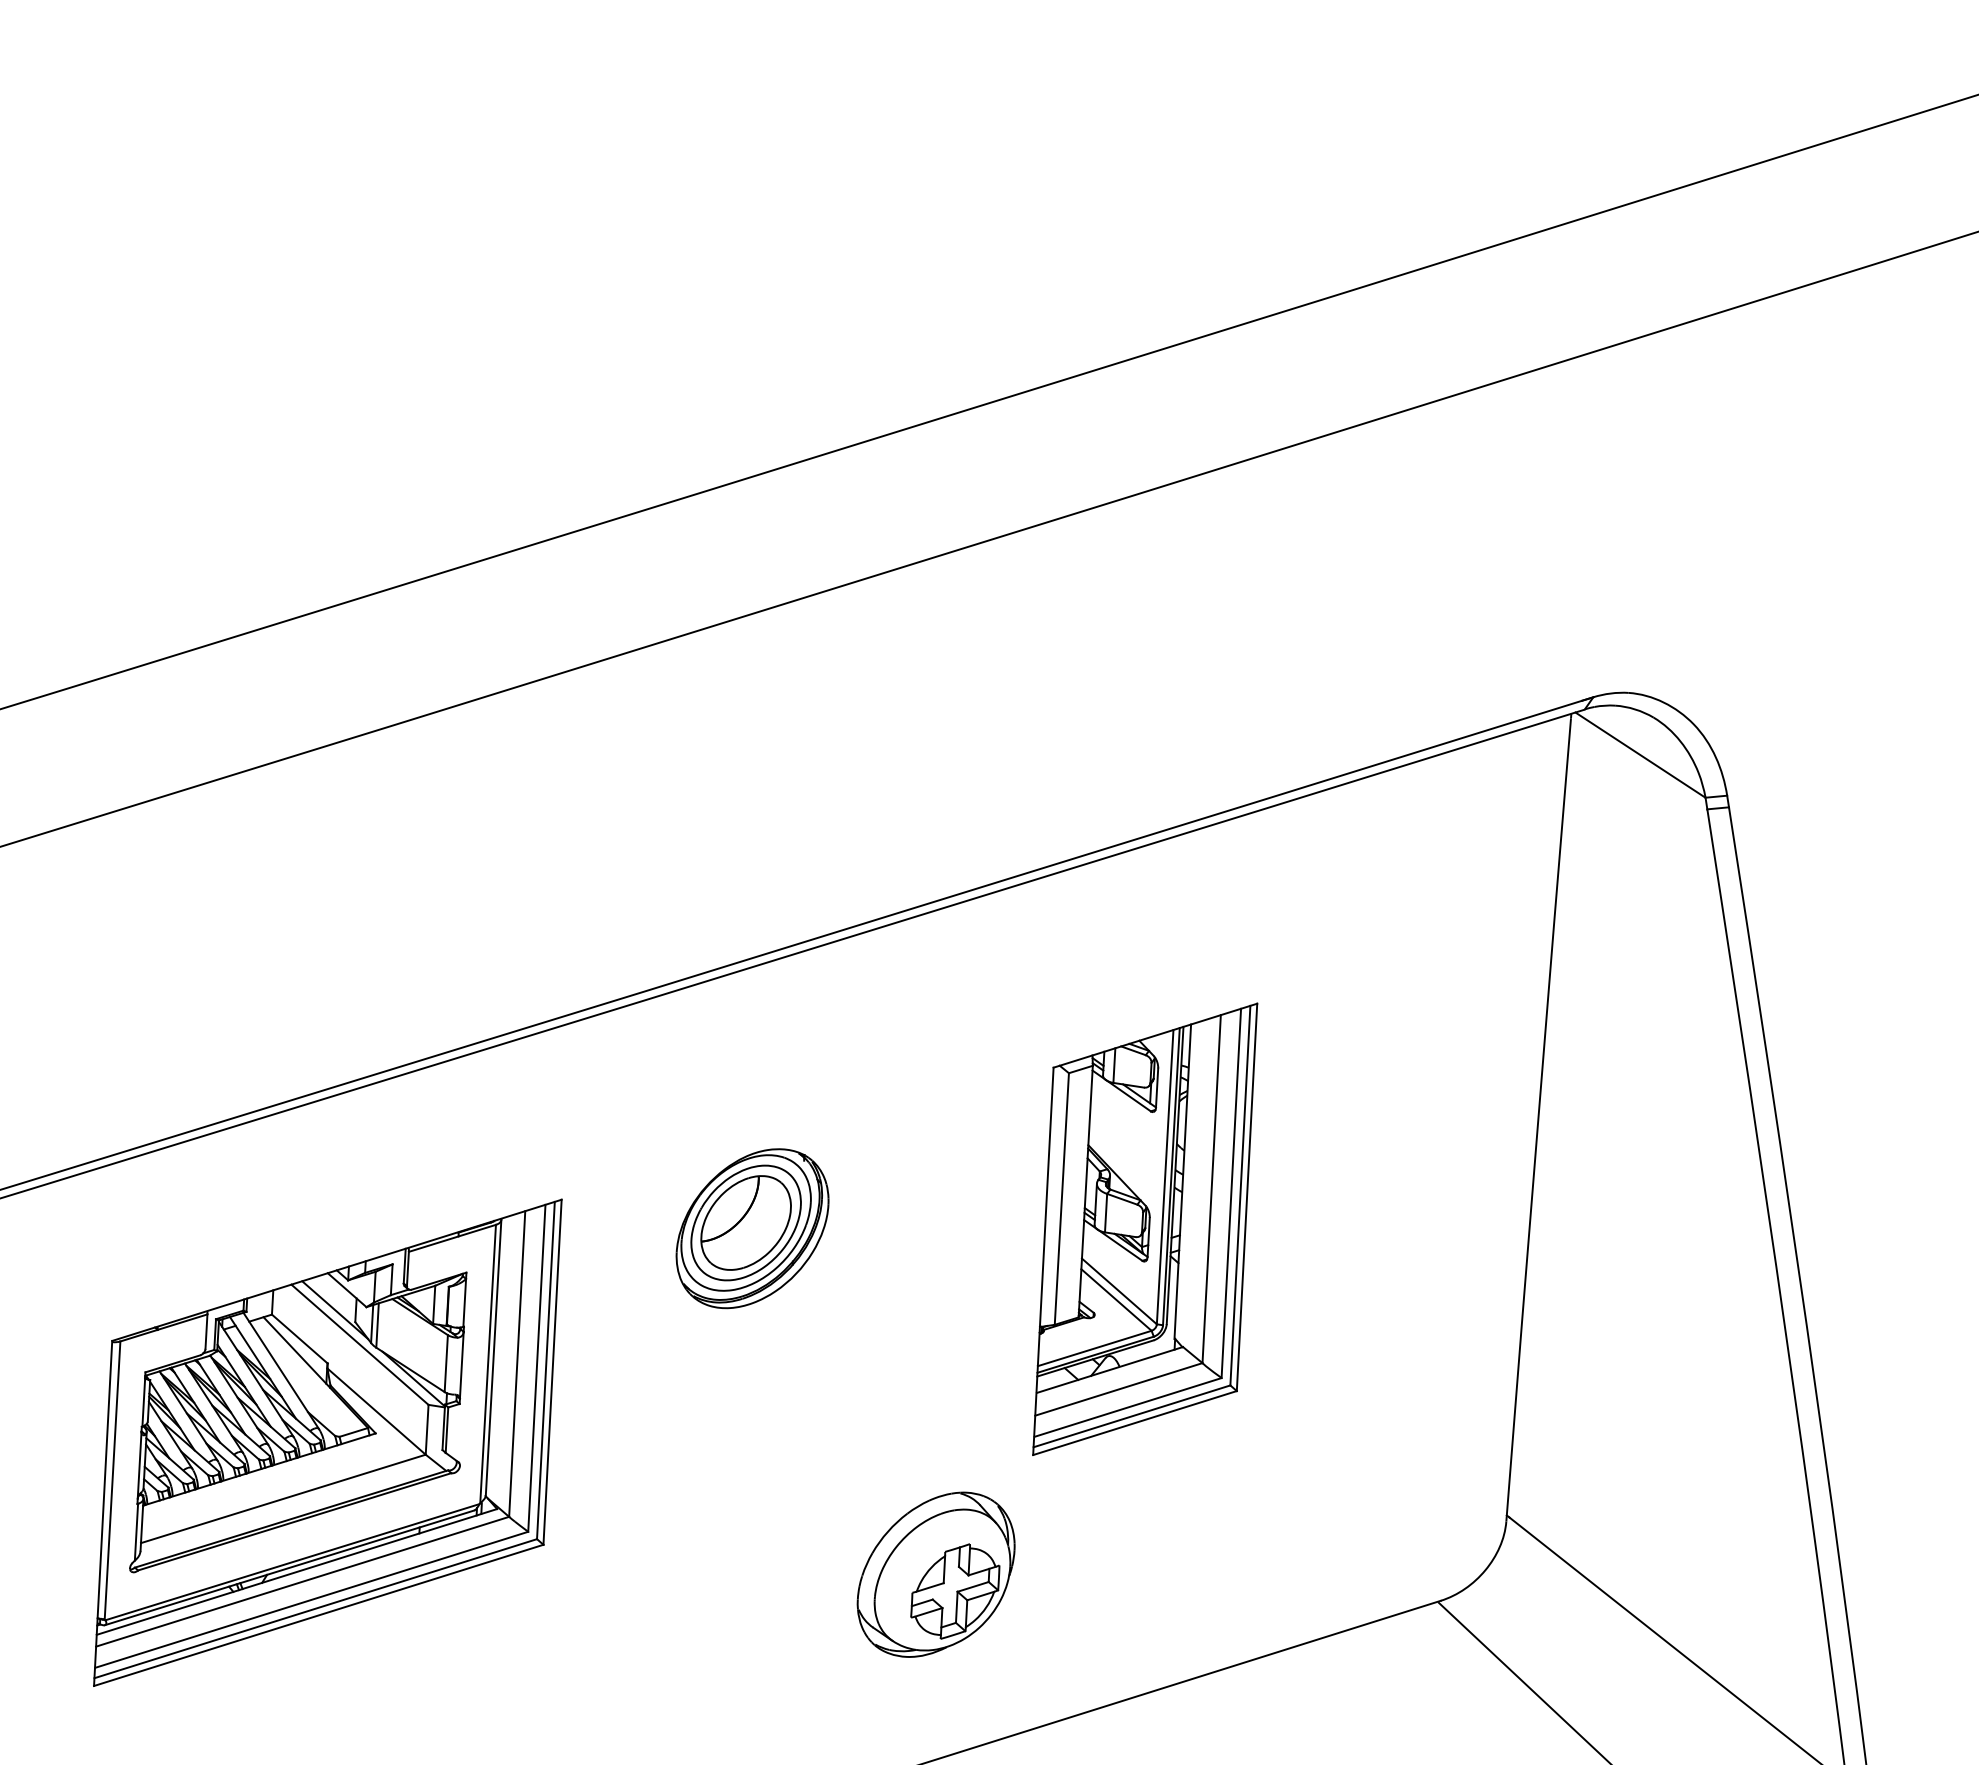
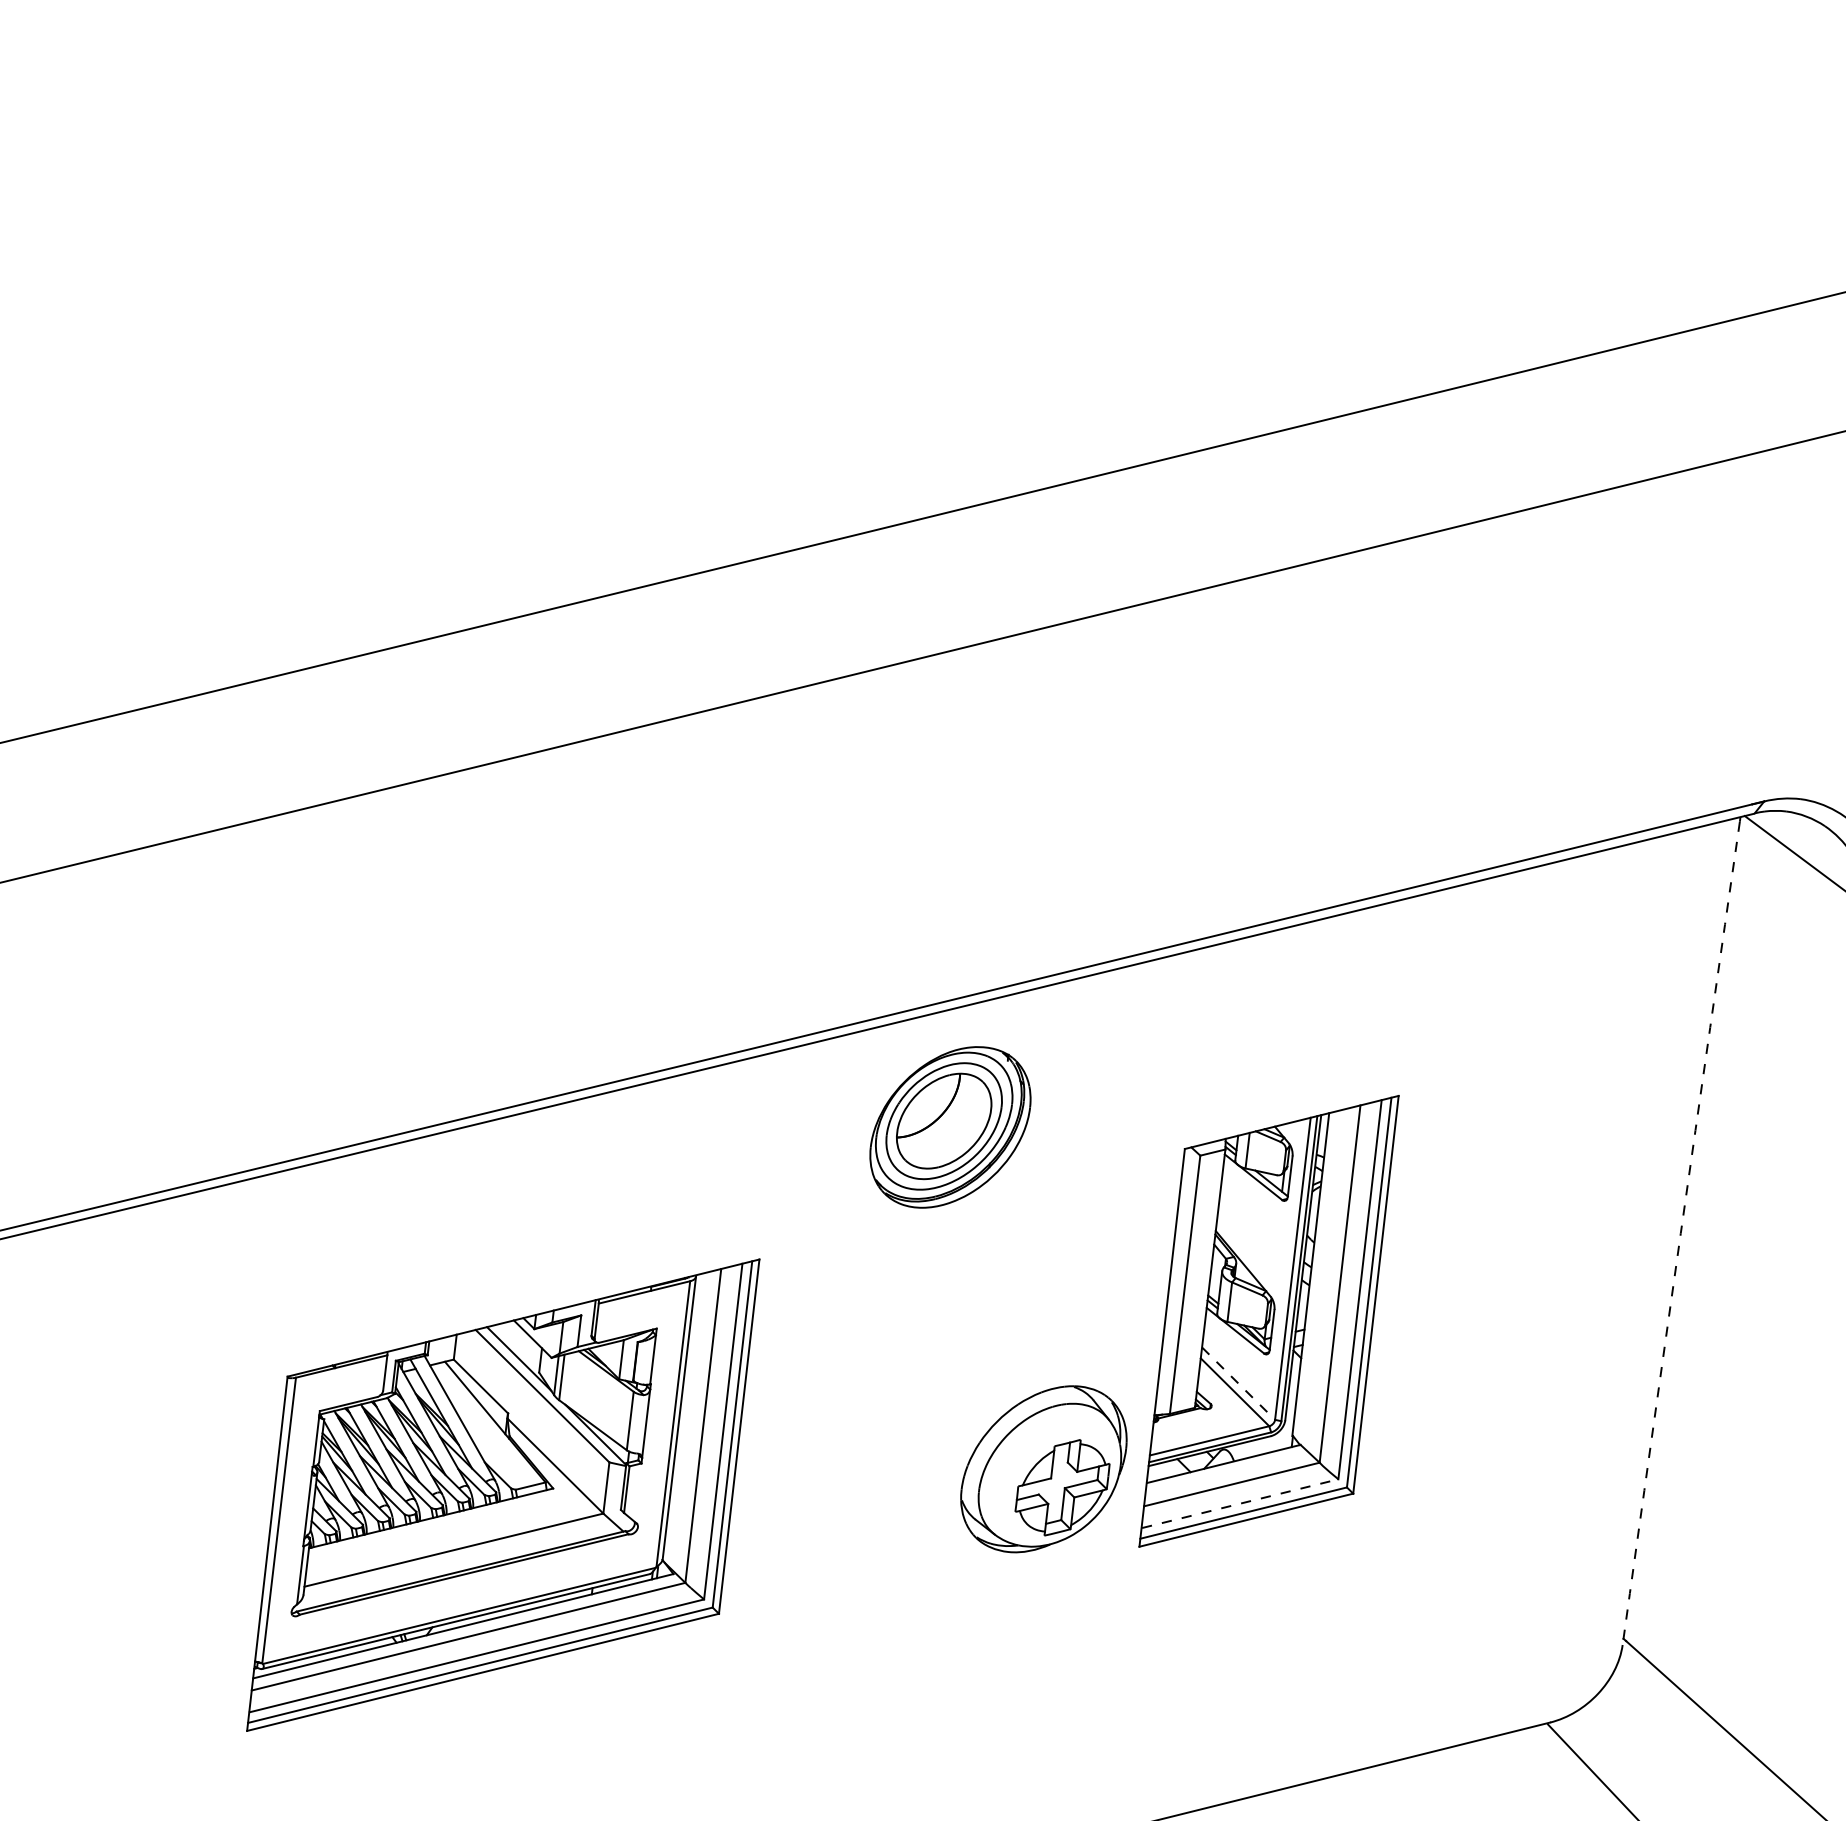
arc: (1538, 1119) -> (1681, 1232), solid -> dashed
part: (752, 1228) -> (950, 1127), moved
line: (1119, 1291) -> (1238, 1383), solid -> dashed
line: (1128, 1407) -> (1240, 1503), solid -> dashed
part: (327, 1442) -> (502, 1494), moved
part: (935, 1574) -> (1043, 1468), moved

